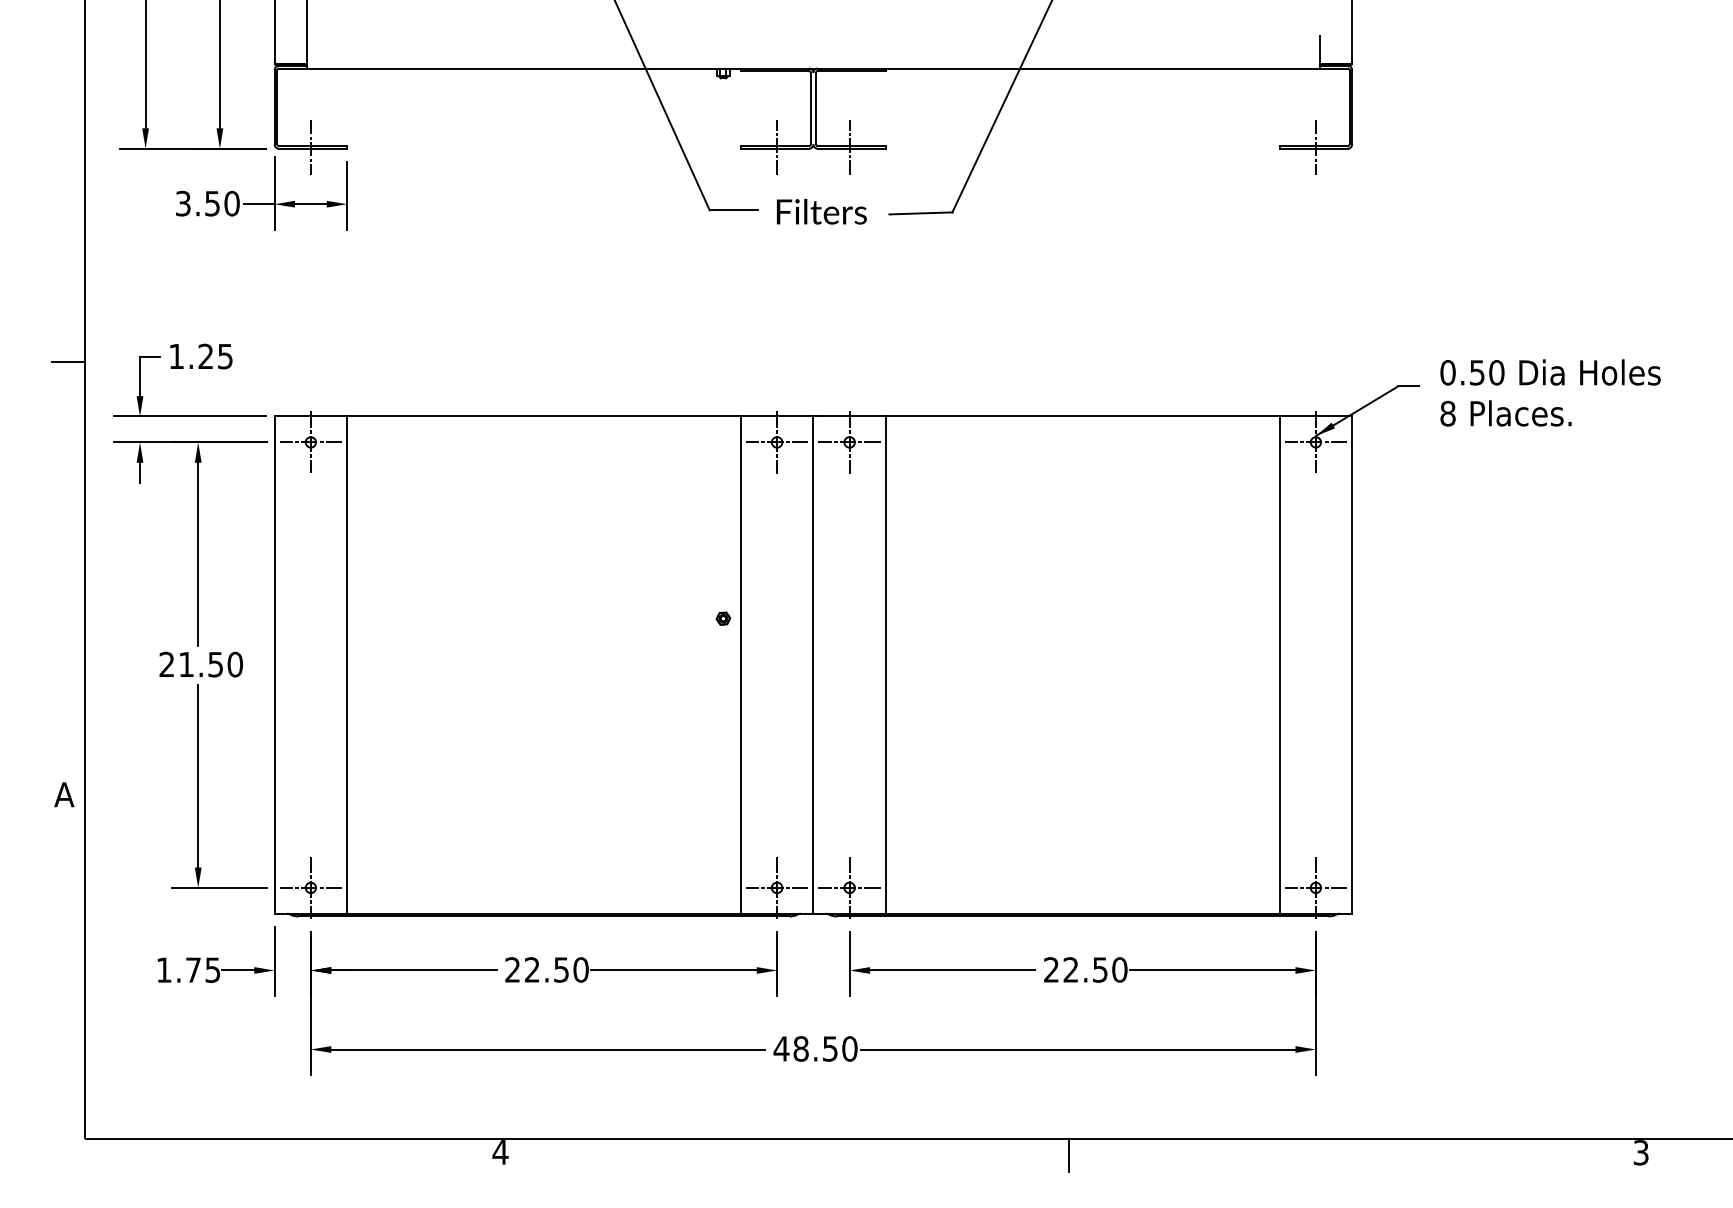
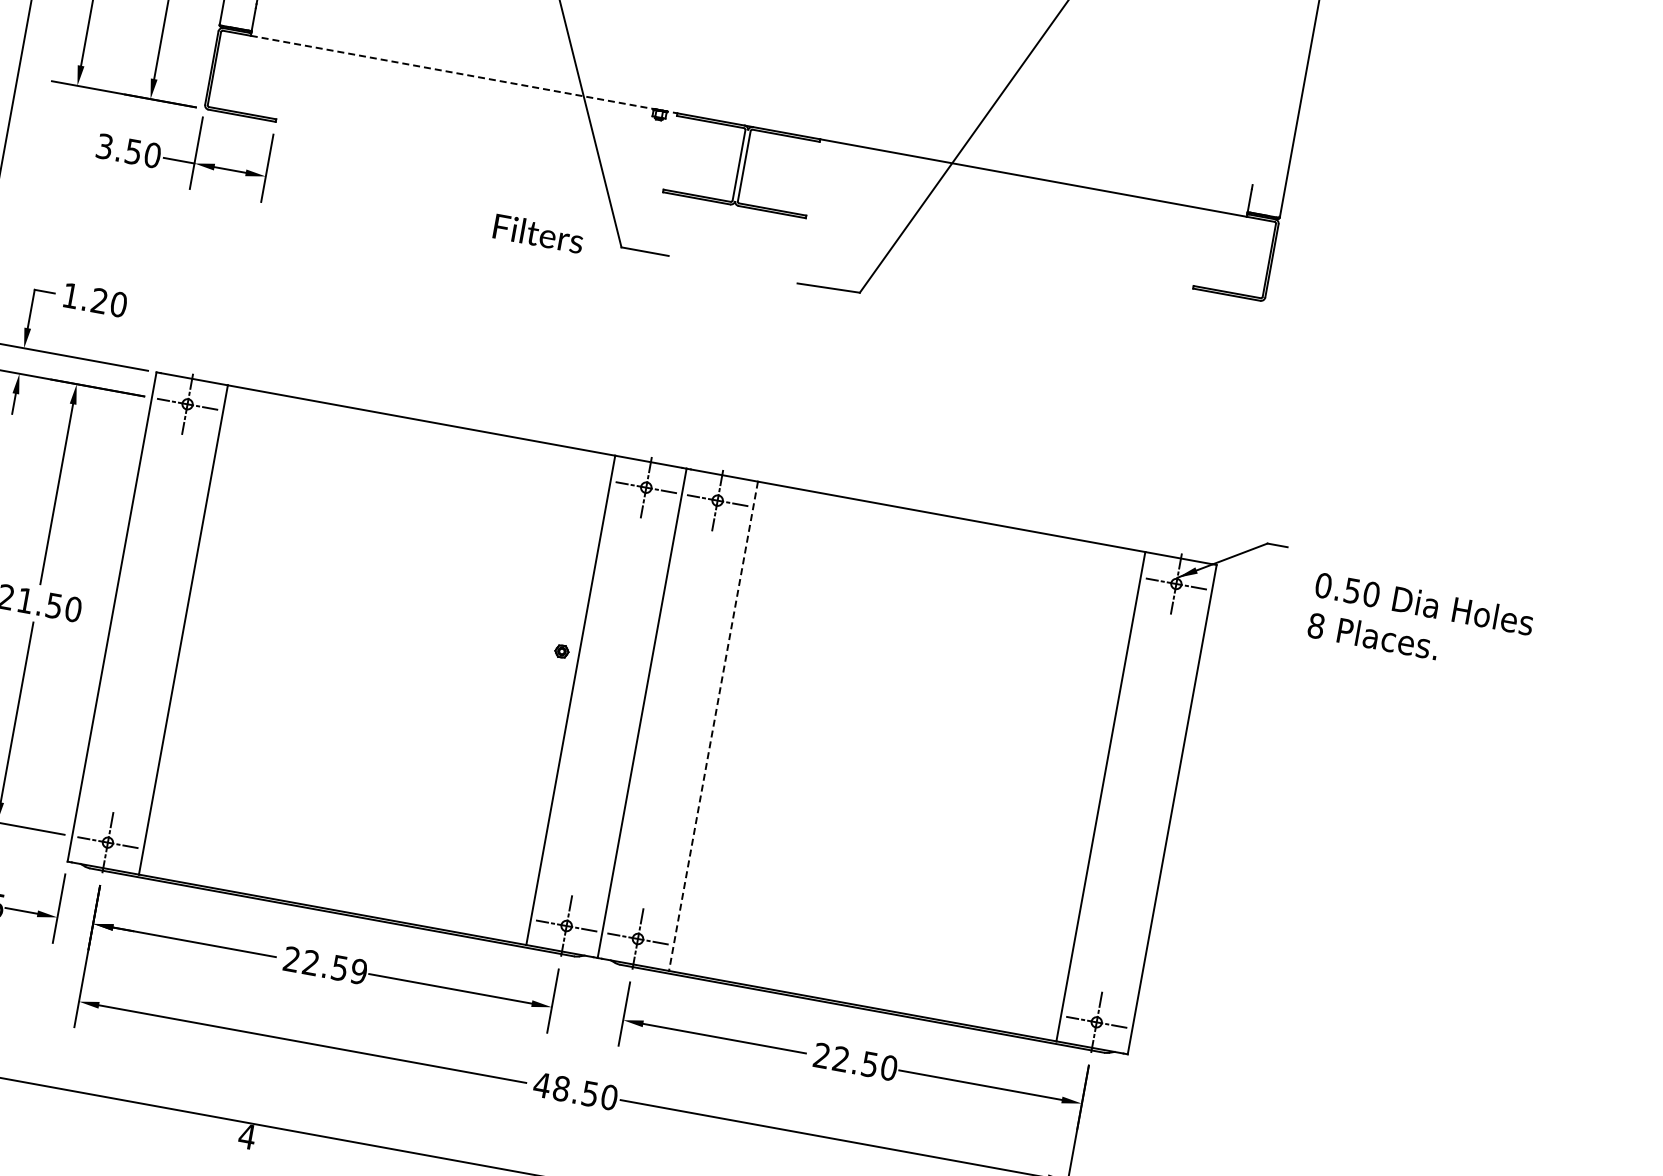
line: (524, 68) -> (464, 74), solid -> dashed
line: (310, 147) -> (239, 114), removed
line: (777, 147) -> (699, 197), removed
line: (849, 147) -> (770, 210), removed
line: (1315, 147) -> (1228, 293), removed
text: (821, 211) -> (538, 233), moved
text: (225, 356) -> (118, 304), 1.25 -> 1.20
text: (1550, 392) -> (1420, 623), moved
line: (885, 665) -> (713, 726), solid -> dashed
text: (580, 969) -> (358, 971), 22.50 -> 22.59

